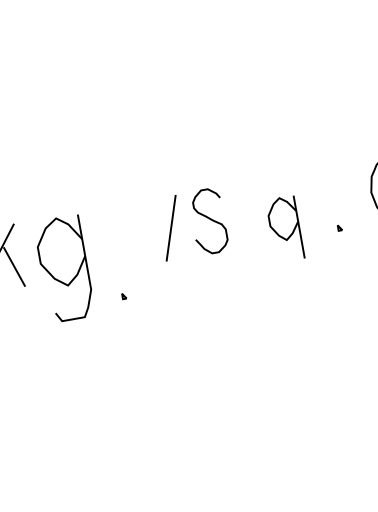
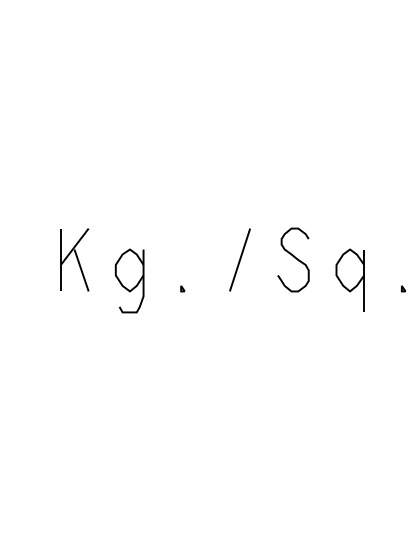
curve: (209, 219) -> (294, 258), moved
part: (64, 268) -> (129, 280), size x0.62
part: (123, 296) -> (182, 288), moved

